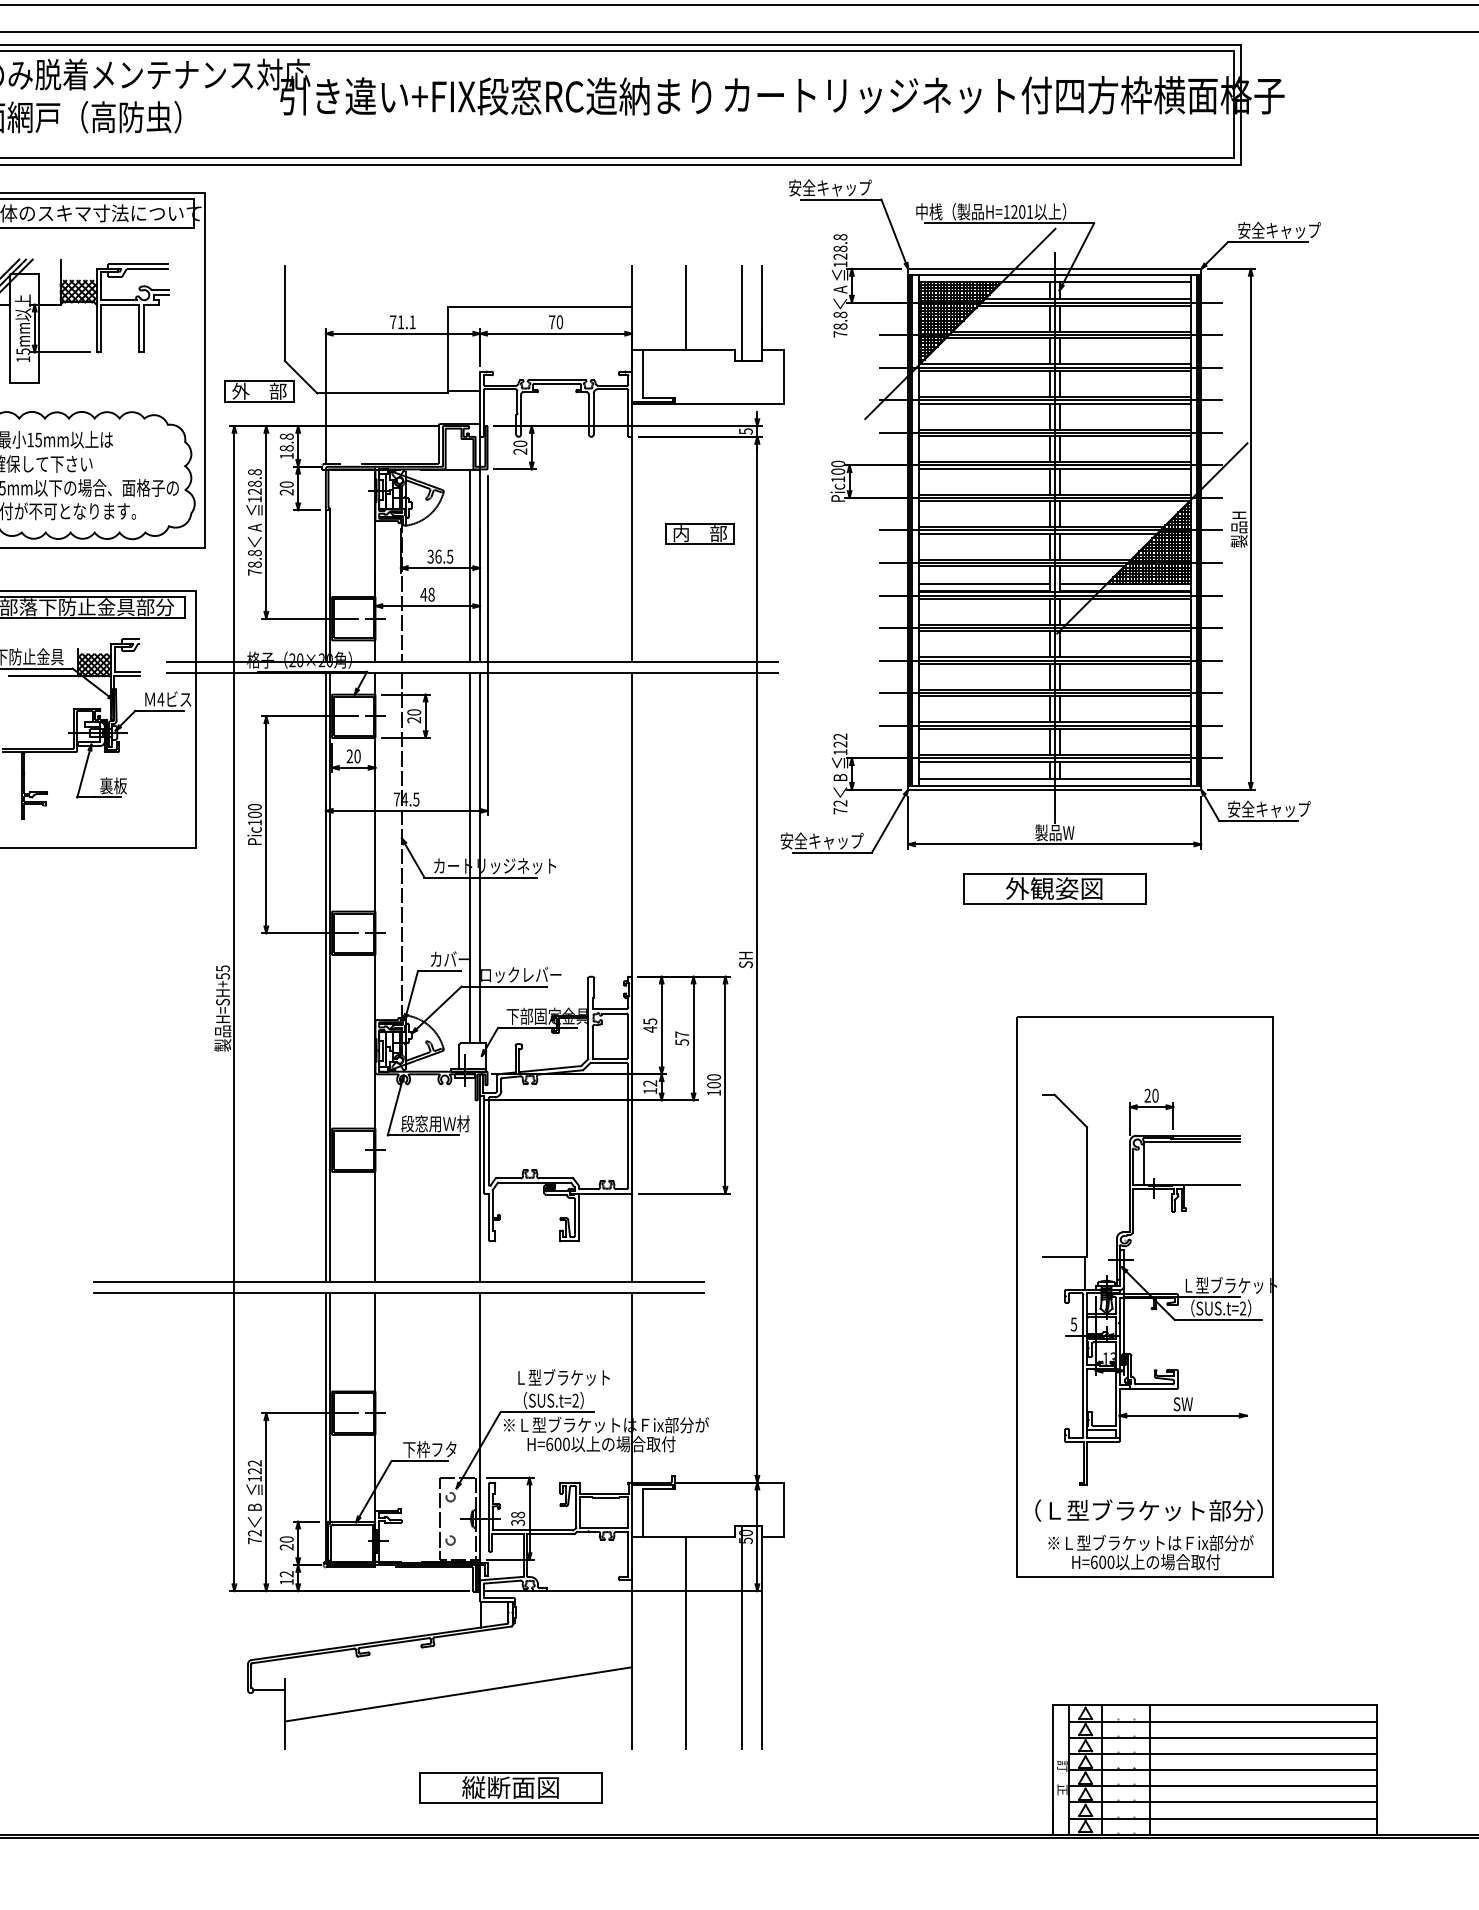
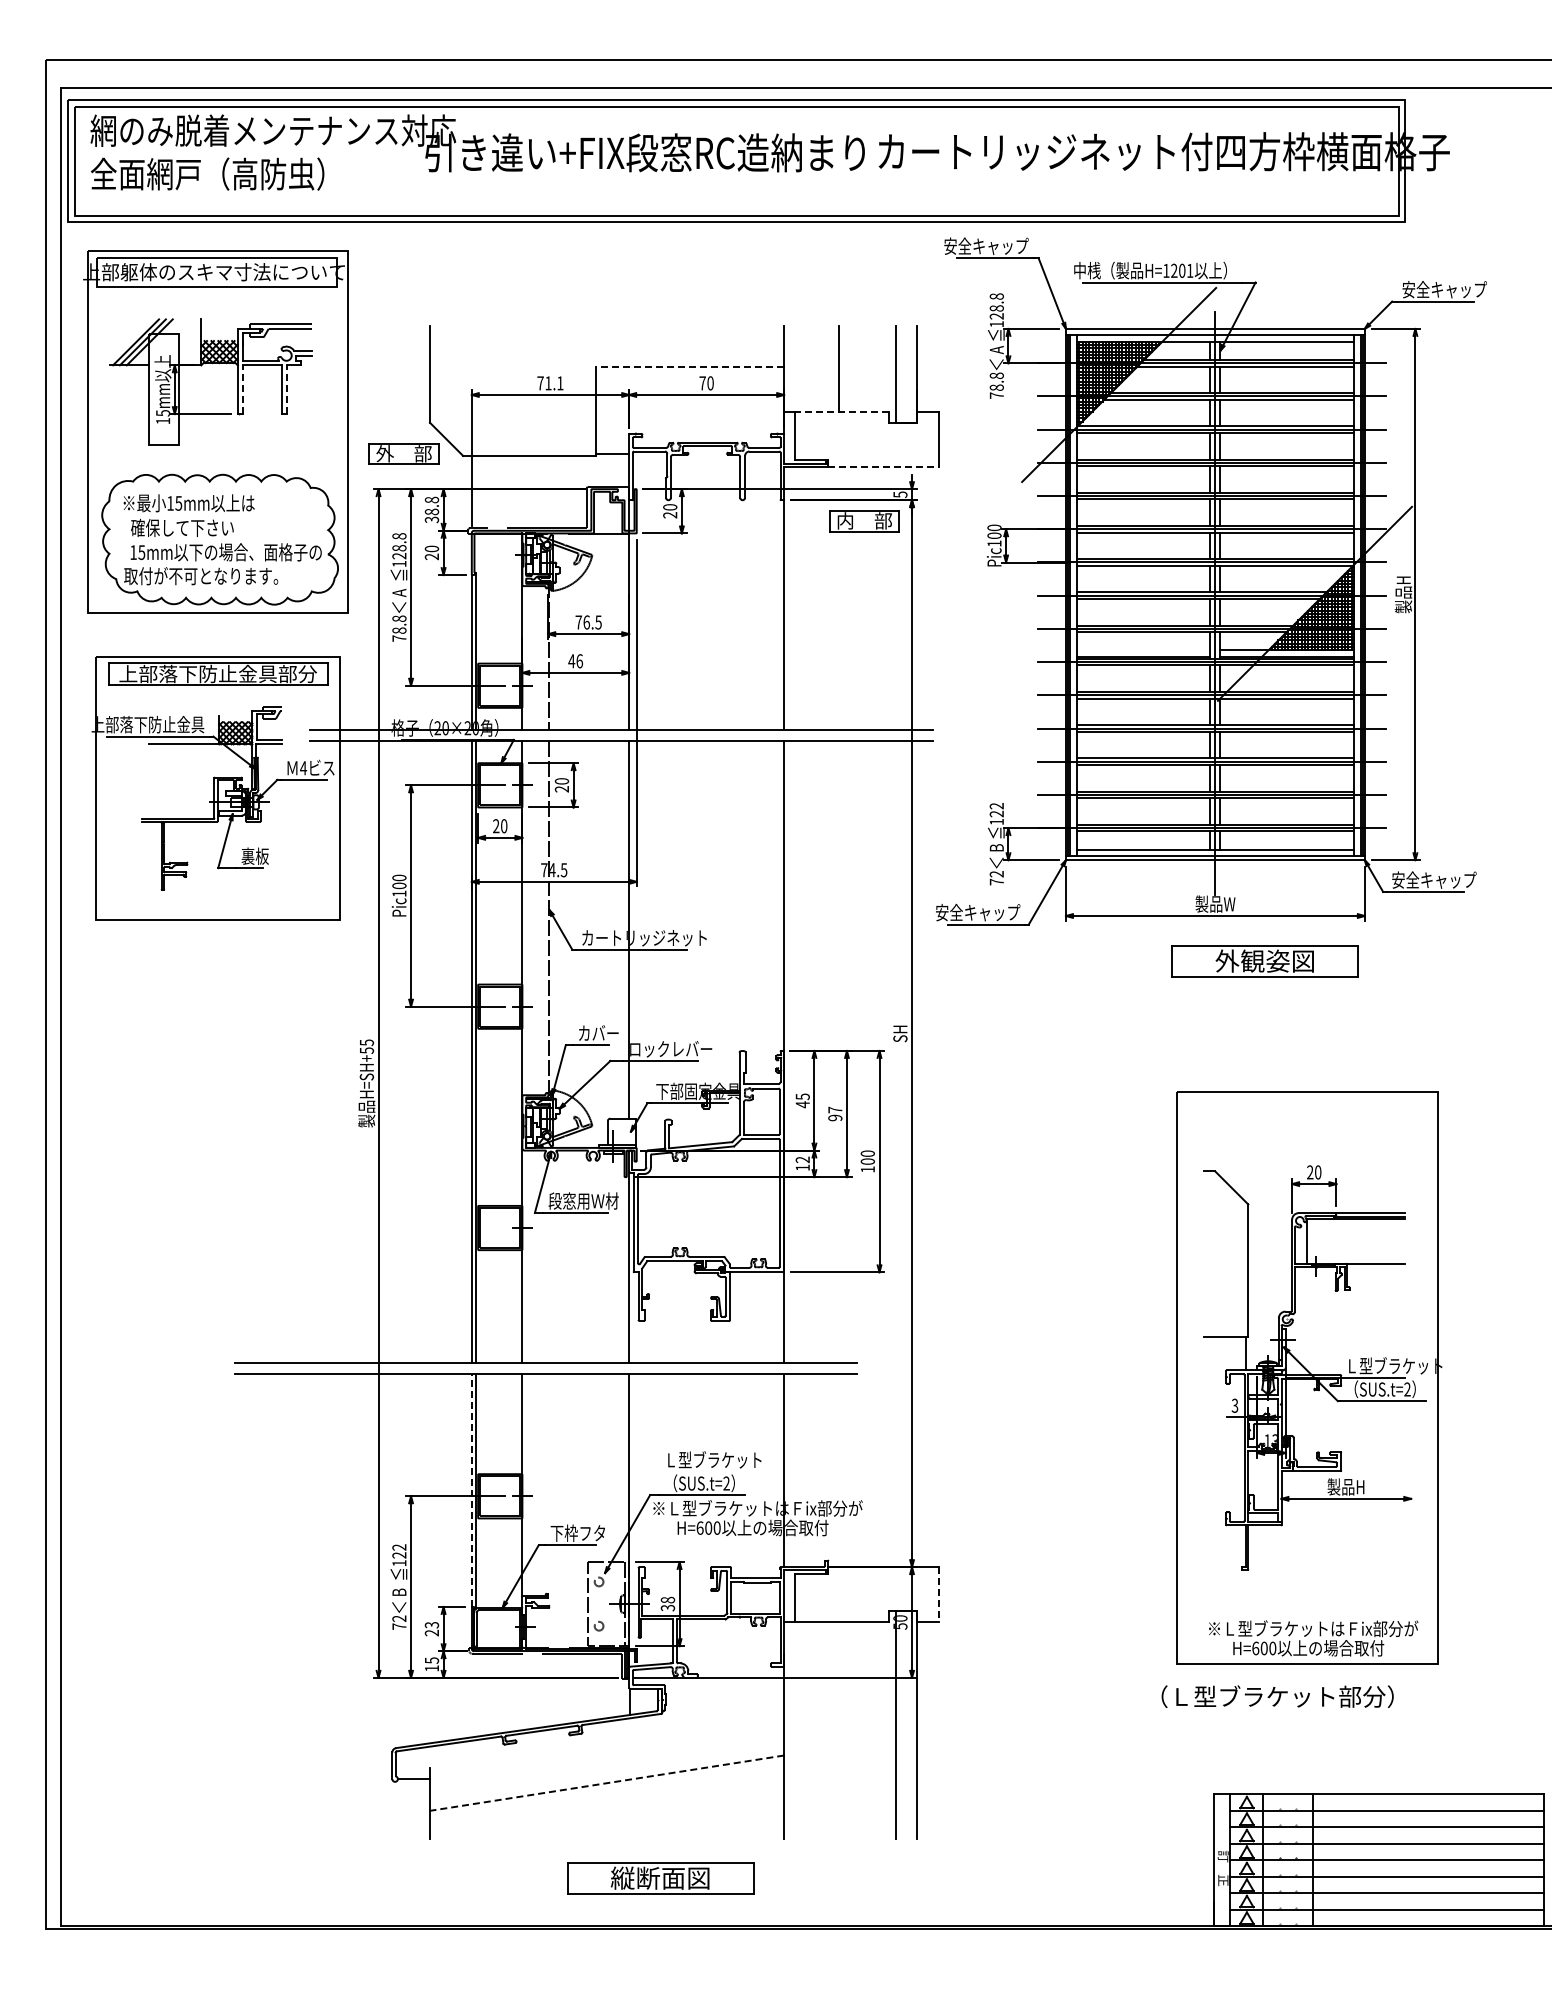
line: (539, 306) -> (689, 367), solid -> dashed
line: (101, 328) -> (242, 389), solid -> dashed
line: (144, 328) -> (286, 389), solid -> dashed
line: (688, 349) -> (841, 411), solid -> dashed
line: (730, 404) -> (884, 467), solid -> dashed
text: (286, 455) -> (431, 519), 18.8 -> 38.8
part: (699, 534) -> (864, 521), moved
text: (430, 556) -> (578, 622), 36.5 -> 76.5
line: (470, 565) -> (619, 631), removed
line: (984, 584) -> (1143, 650), removed
text: (431, 594) -> (579, 661), 48 -> 46
line: (470, 857) -> (619, 929), removed
part: (1053, 889) -> (1264, 961), moved
text: (682, 1041) -> (835, 1117), 57 -> 97
text: (1074, 1324) -> (1235, 1405), 5 -> 3
text: (1182, 1403) -> (1345, 1486), SW -> 製品H
line: (325, 1407) -> (471, 1490), solid -> dashed
line: (784, 1509) -> (939, 1594), solid -> dashed
text: (1148, 1510) -> (1277, 1696), moved
text: (286, 1539) -> (431, 1625), 20 -> 23
text: (286, 1574) -> (431, 1660), 12 -> 15
line: (686, 1642) -> (839, 1730), removed
line: (457, 1694) -> (606, 1783), solid -> dashed

